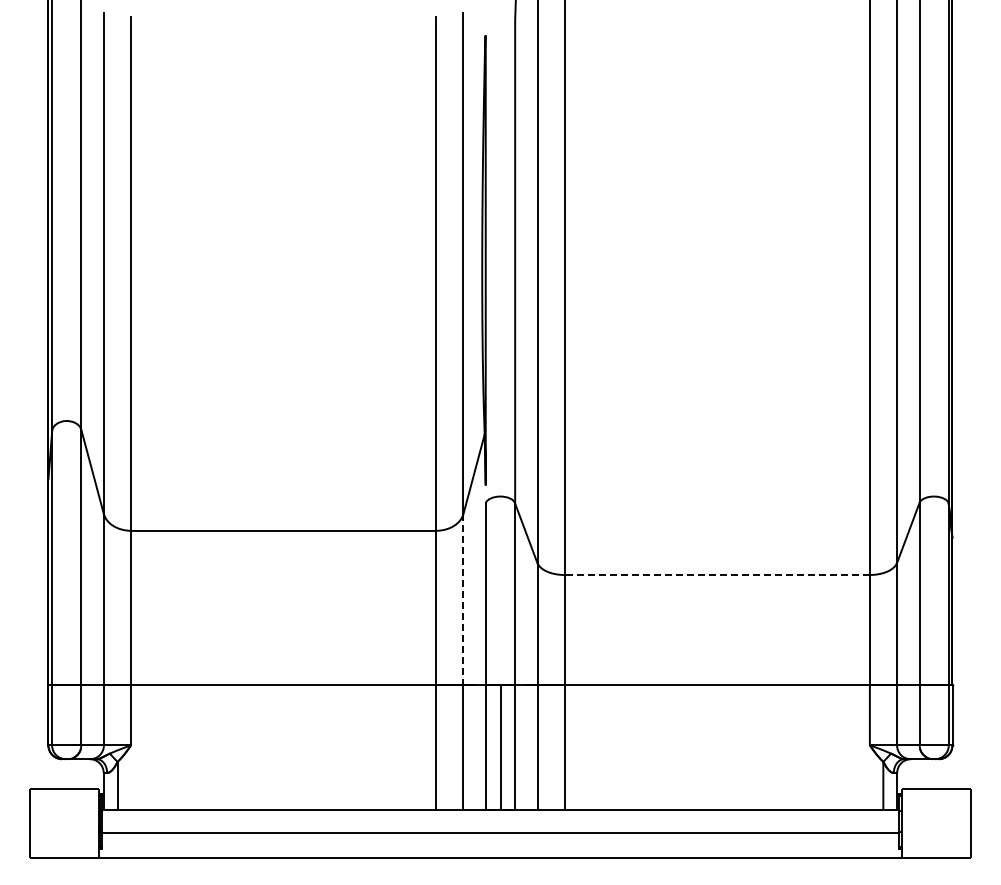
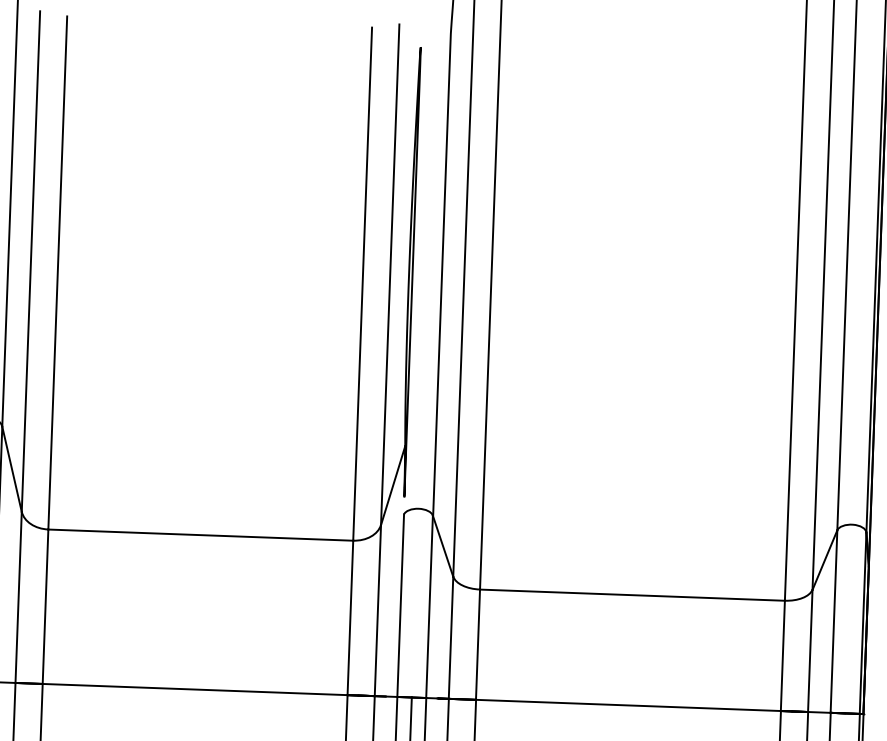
line: (717, 575) -> (632, 595), dashed -> solid
line: (463, 599) -> (377, 610), dashed -> solid

